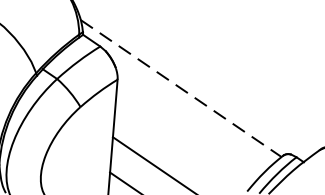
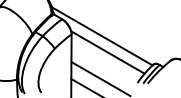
line: (181, 88) -> (102, 36), dashed -> solid
line: (189, 123) -> (107, 52), added

